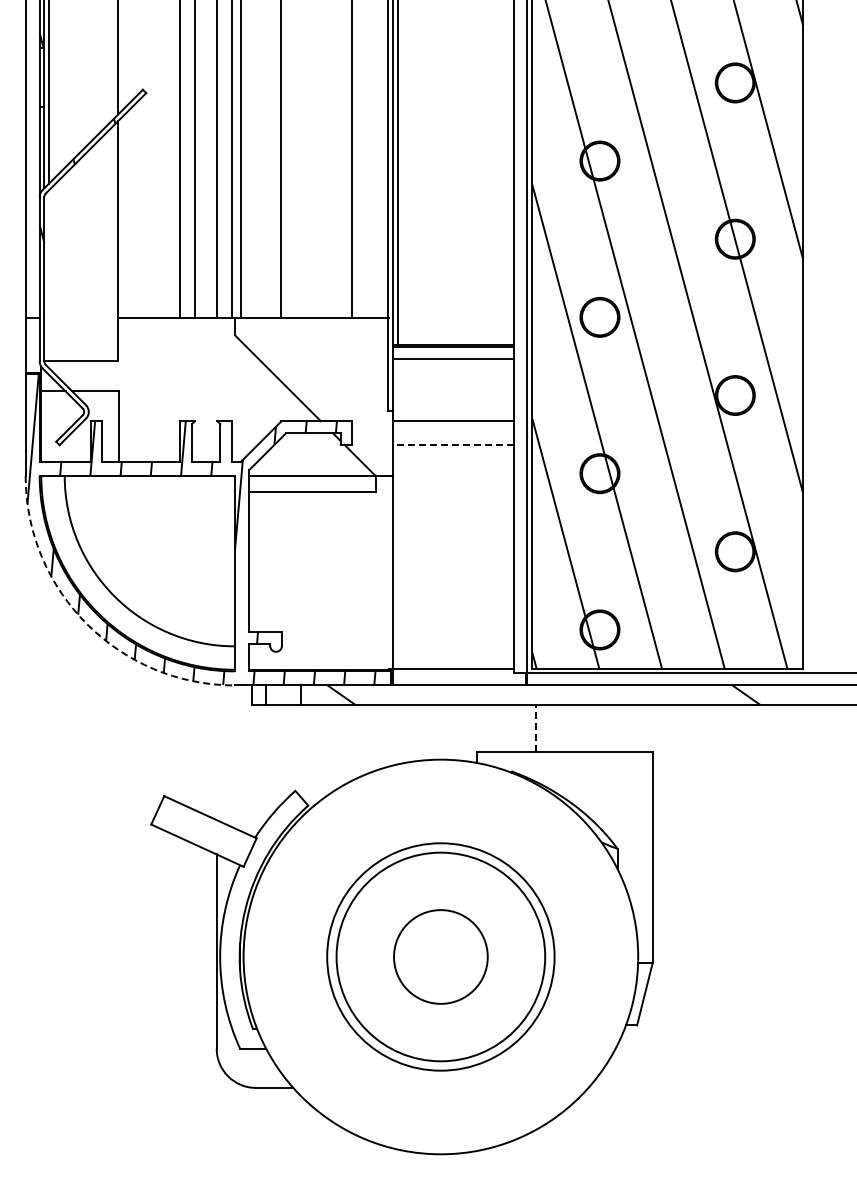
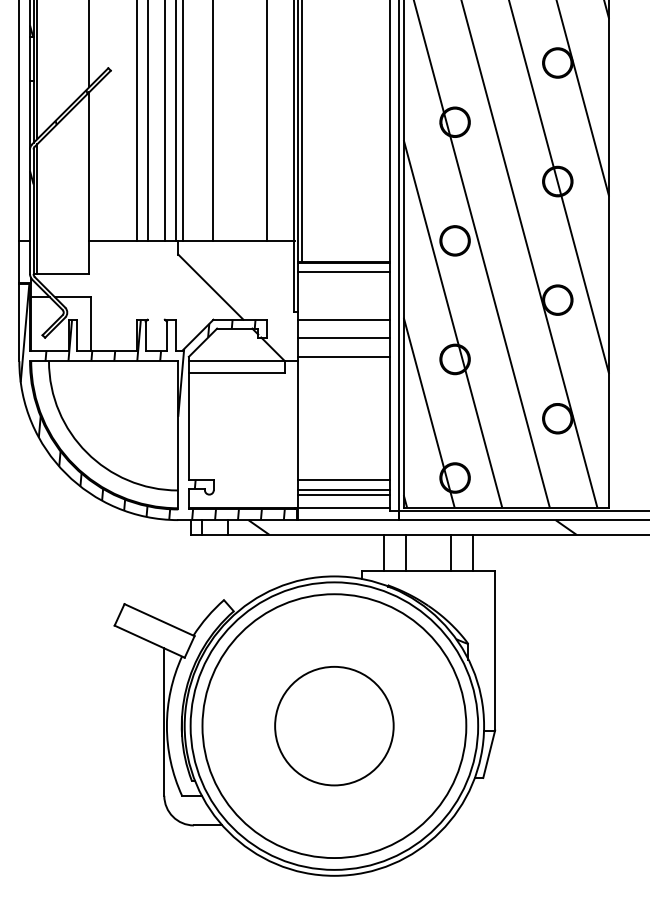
line: (49, 275) -> (37, 209), added
line: (453, 444) -> (343, 337), dashed -> solid
line: (453, 470) -> (343, 357), added
arc: (86, 624) -> (65, 473), dashed -> solid
line: (453, 632) -> (343, 479), added
line: (453, 645) -> (343, 489), added
line: (453, 651) -> (343, 494), added
line: (506, 727) -> (384, 552), added
line: (535, 727) -> (406, 552), dashed -> solid
line: (594, 727) -> (450, 552), added
line: (623, 727) -> (472, 552), added
circle: (440, 956) -> (334, 725), size x1.67
circle: (440, 956) -> (334, 725), size x1.67
circle: (440, 956) -> (334, 725), size x1.67

